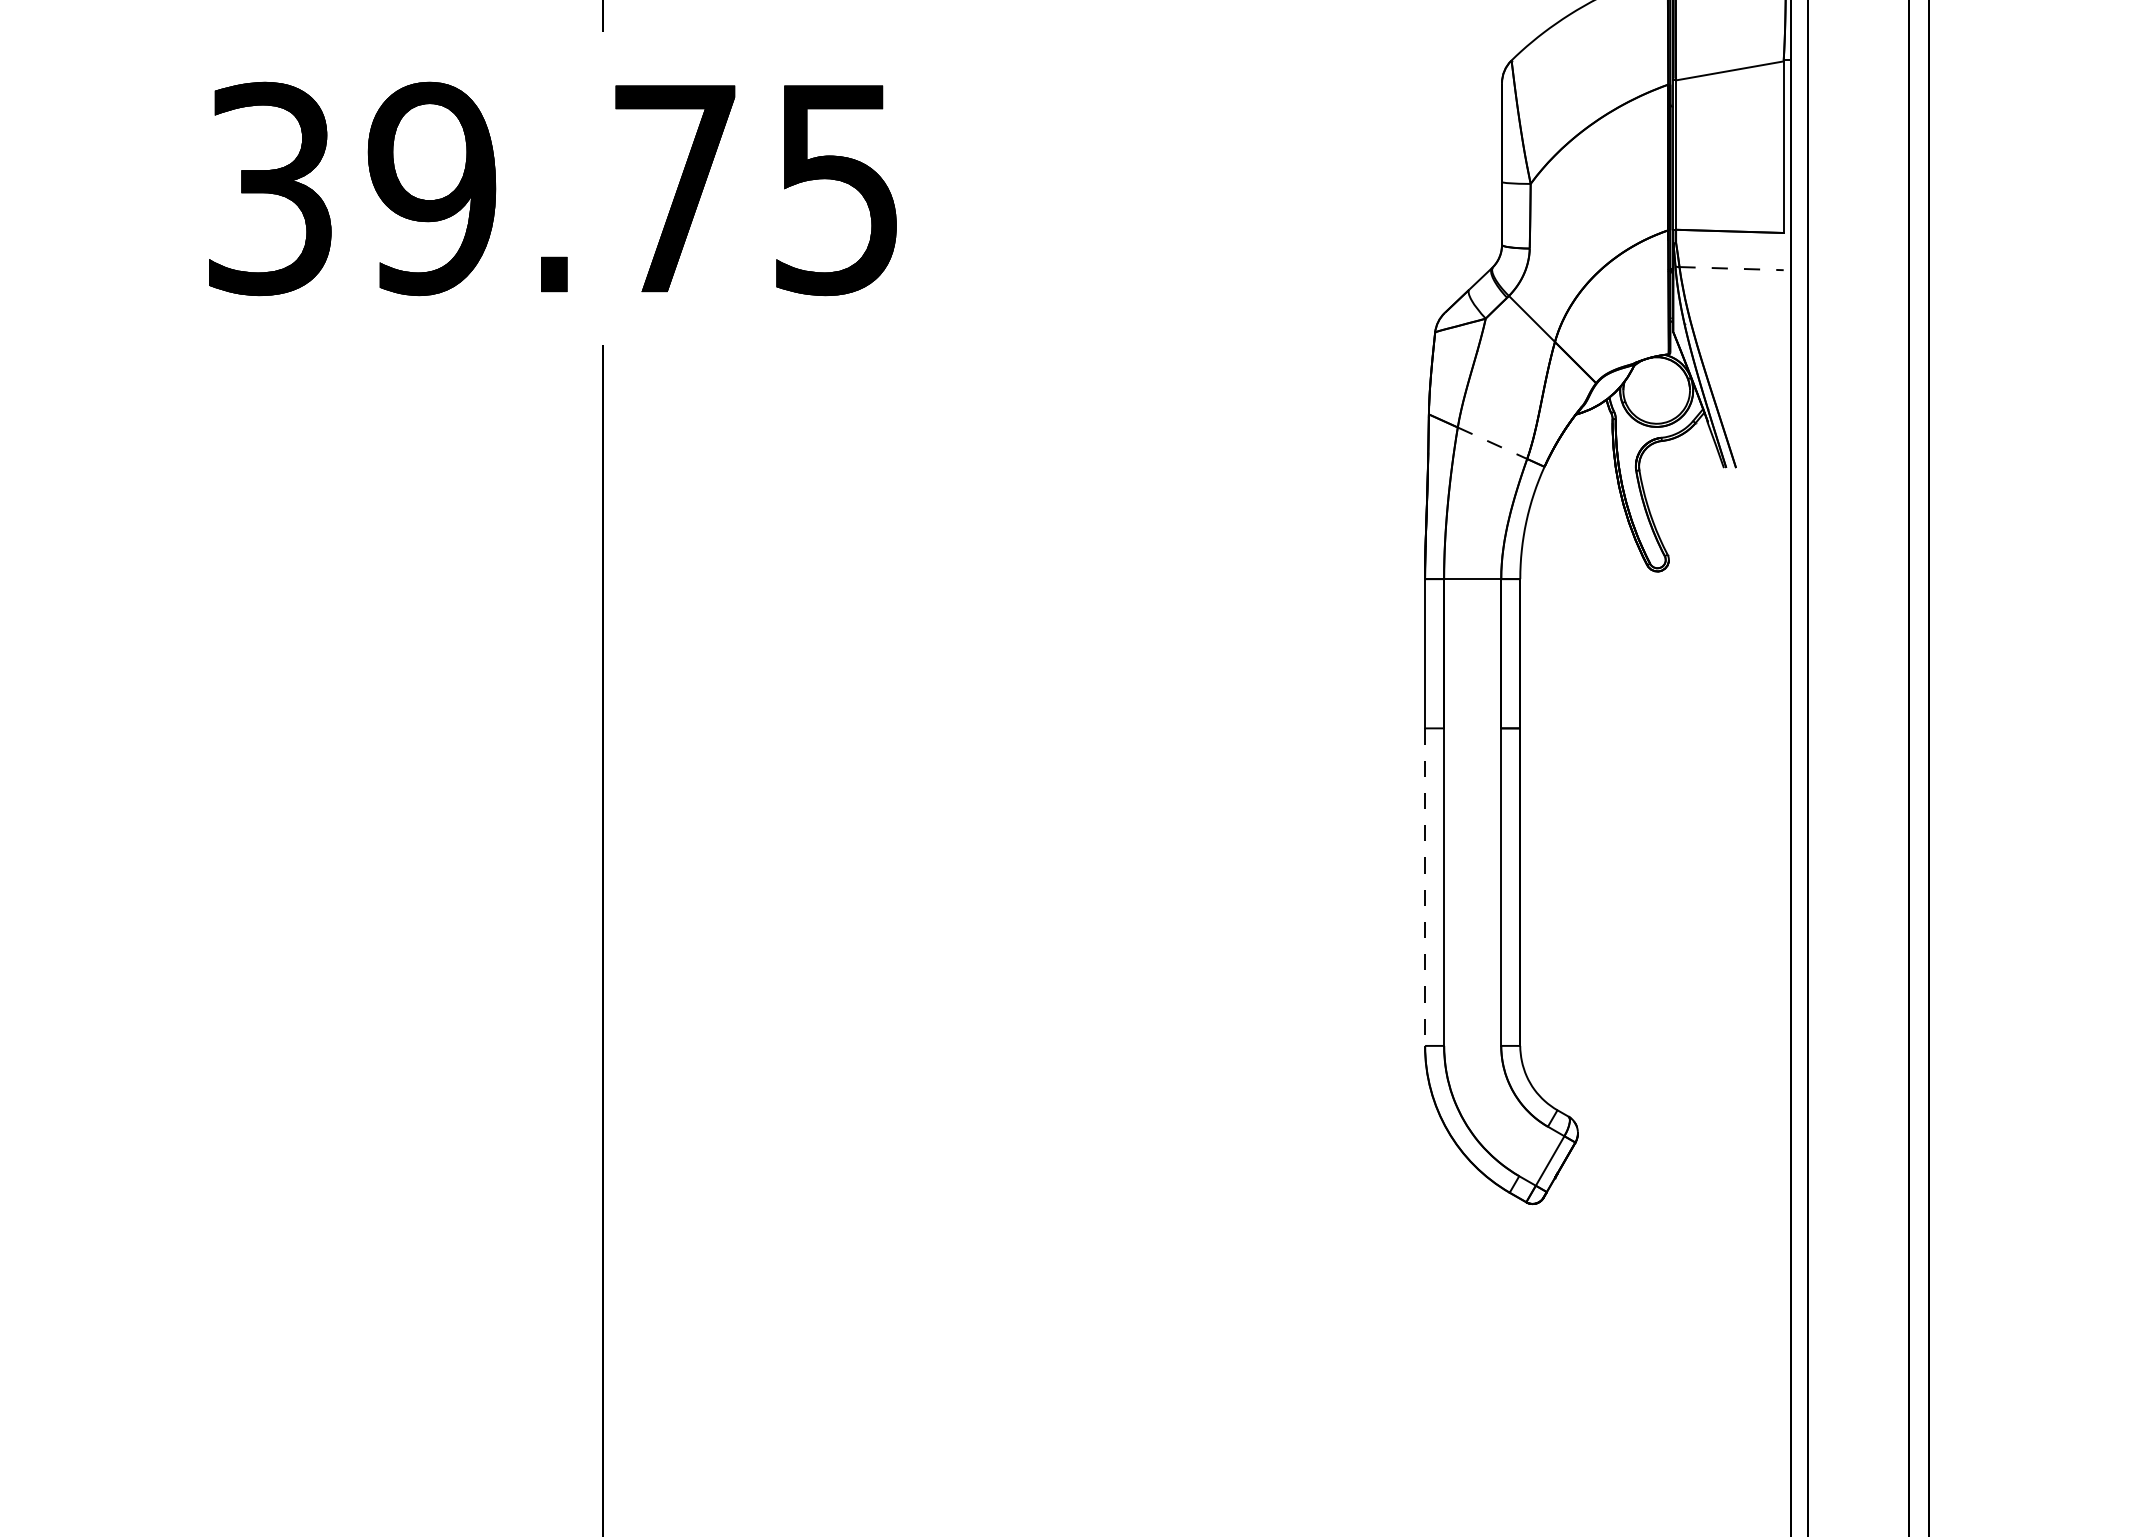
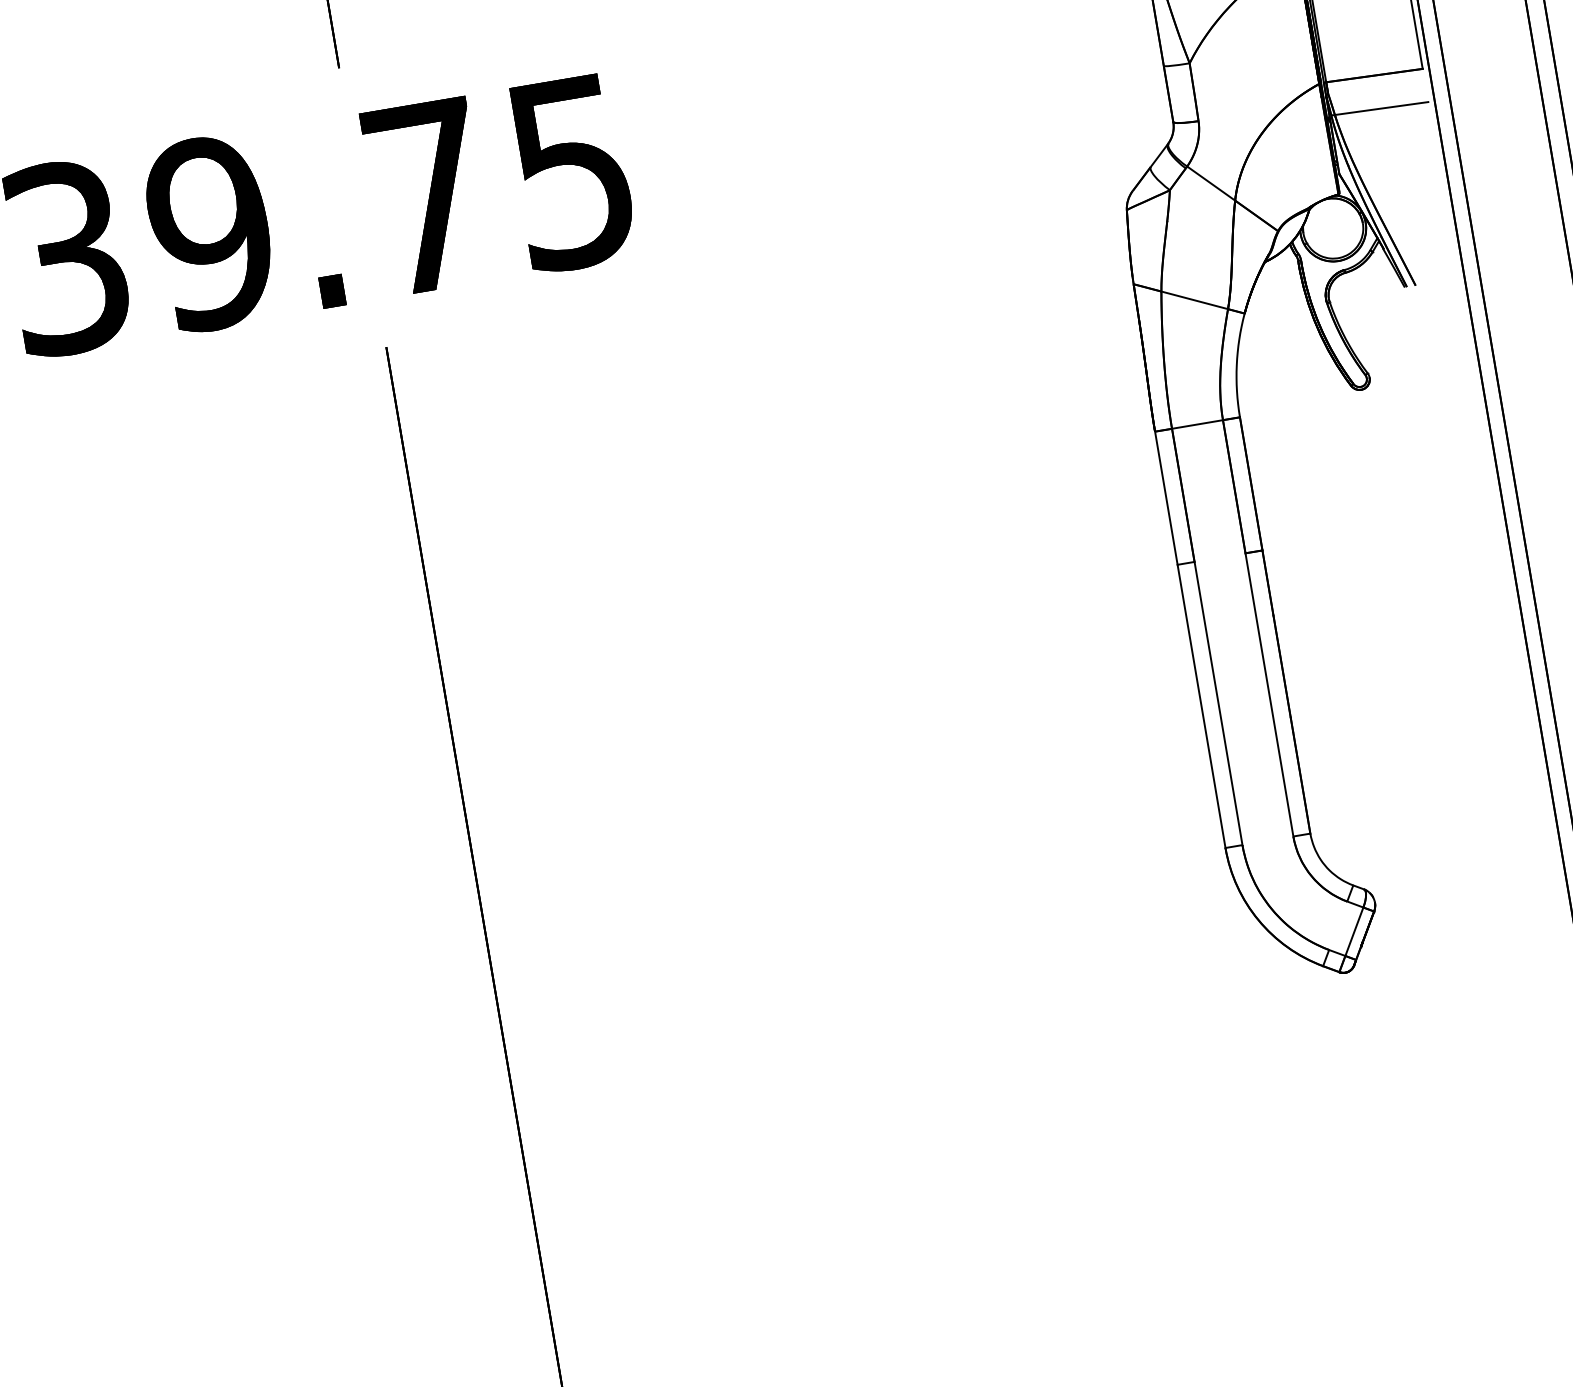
line: (1732, 268) -> (1382, 108), dashed -> solid
line: (1492, 443) -> (1194, 300), dashed -> solid
line: (1425, 887) -> (1201, 706), dashed -> solid

